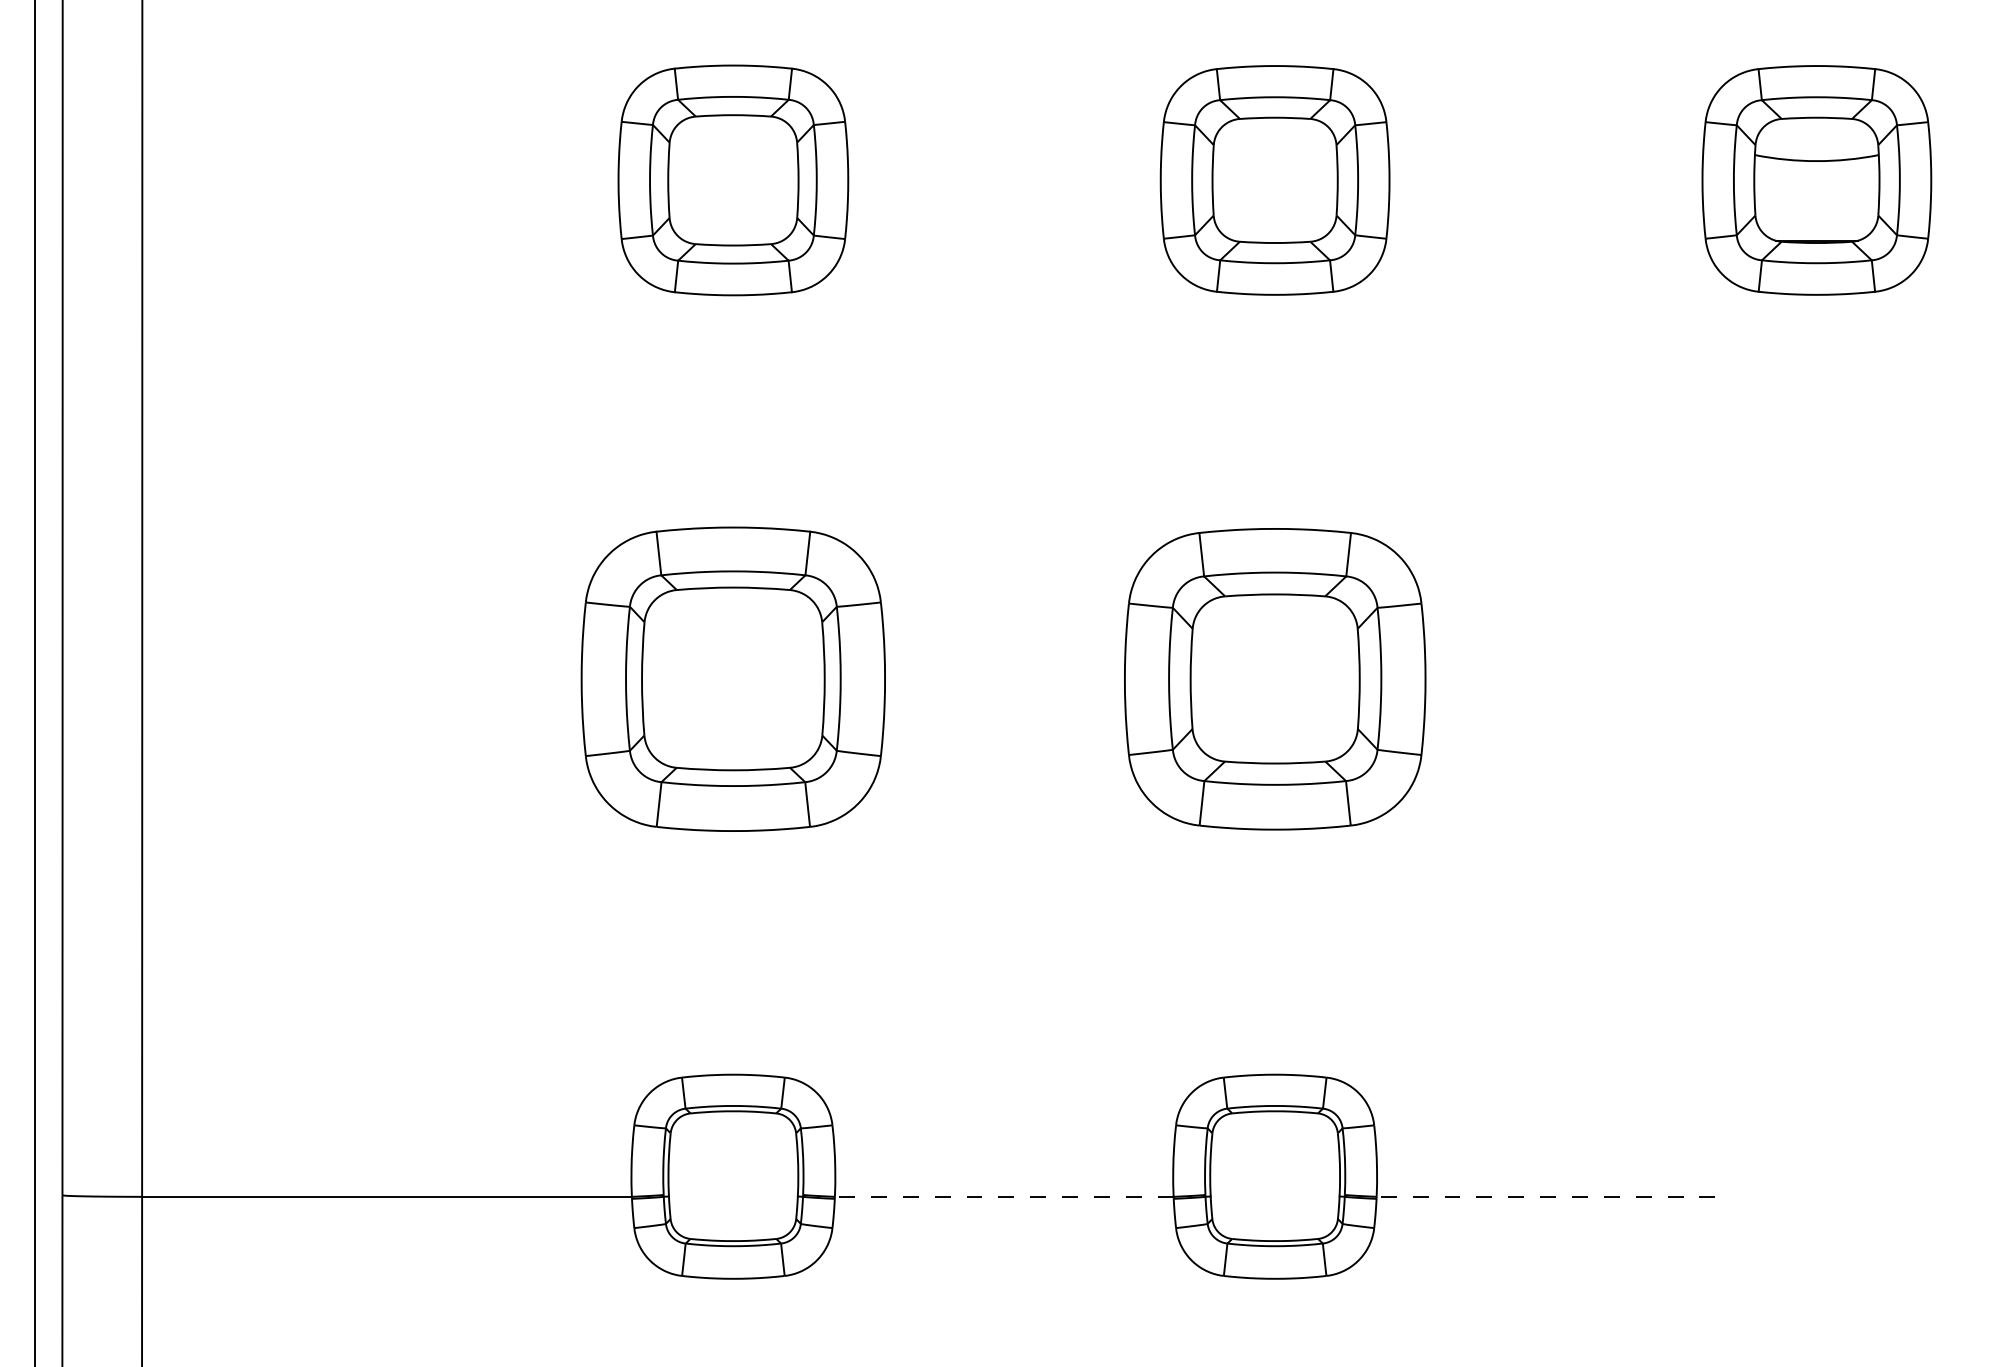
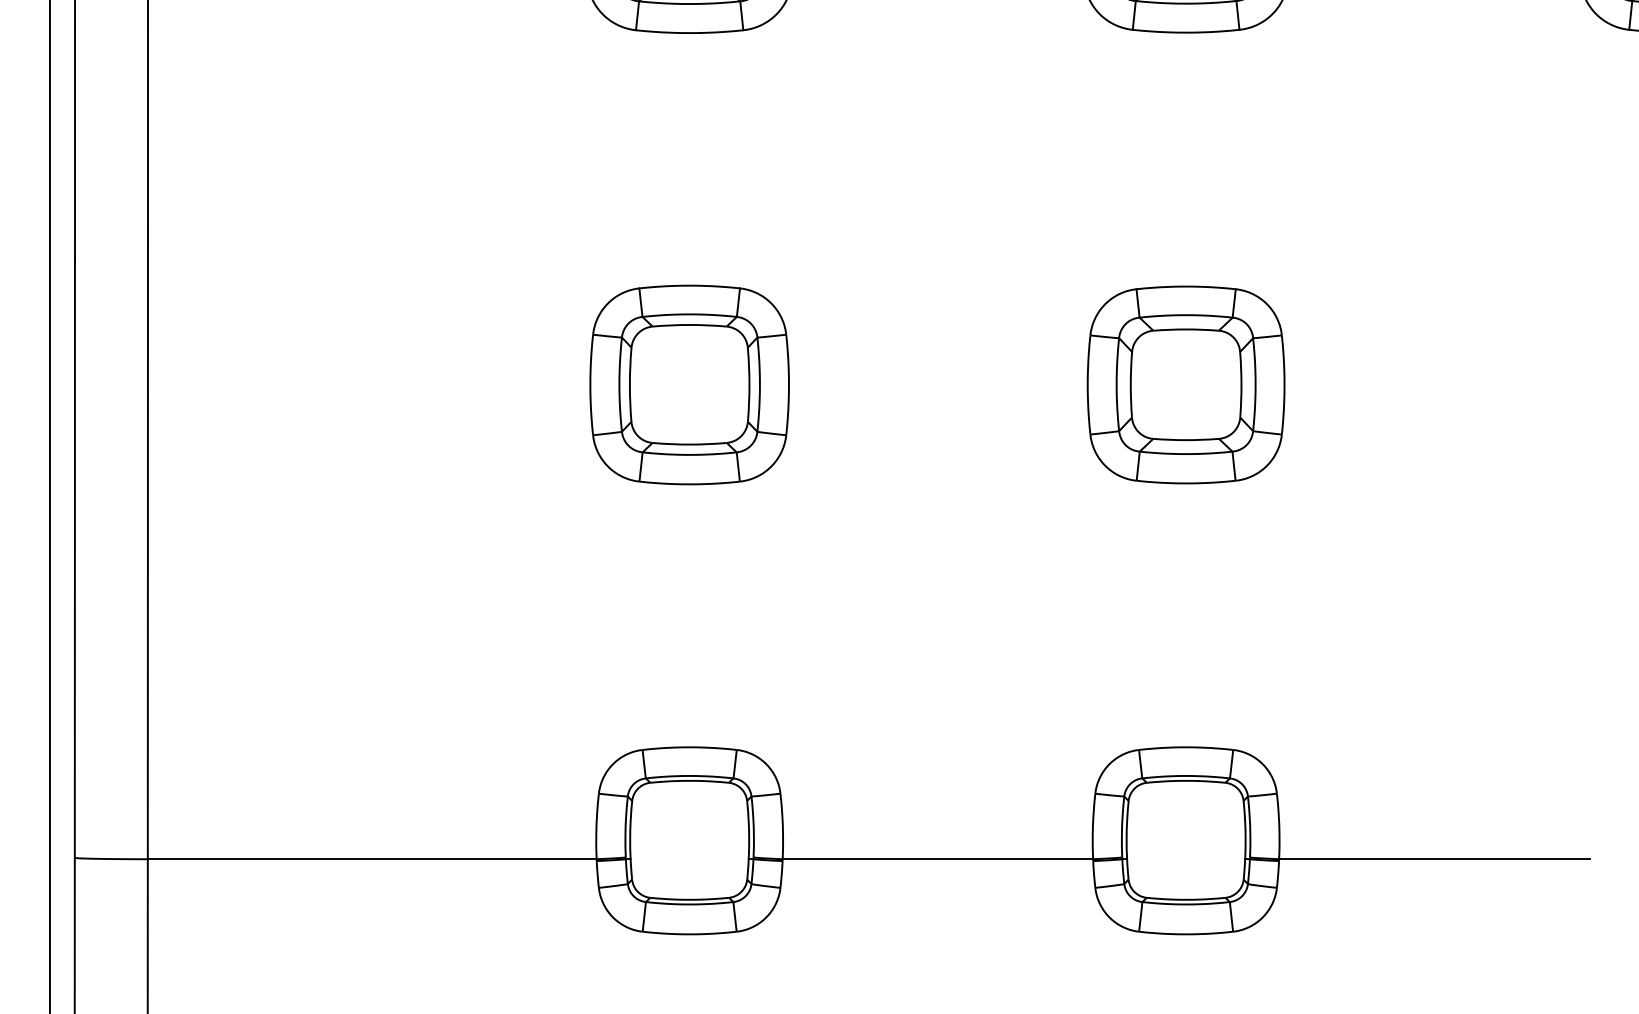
part: (733, 679) -> (689, 385), size x0.71
part: (1274, 679) -> (1185, 385), size x0.71
line: (1003, 1196) -> (937, 858), dashed -> solid
line: (1545, 1196) -> (1433, 858), dashed -> solid

